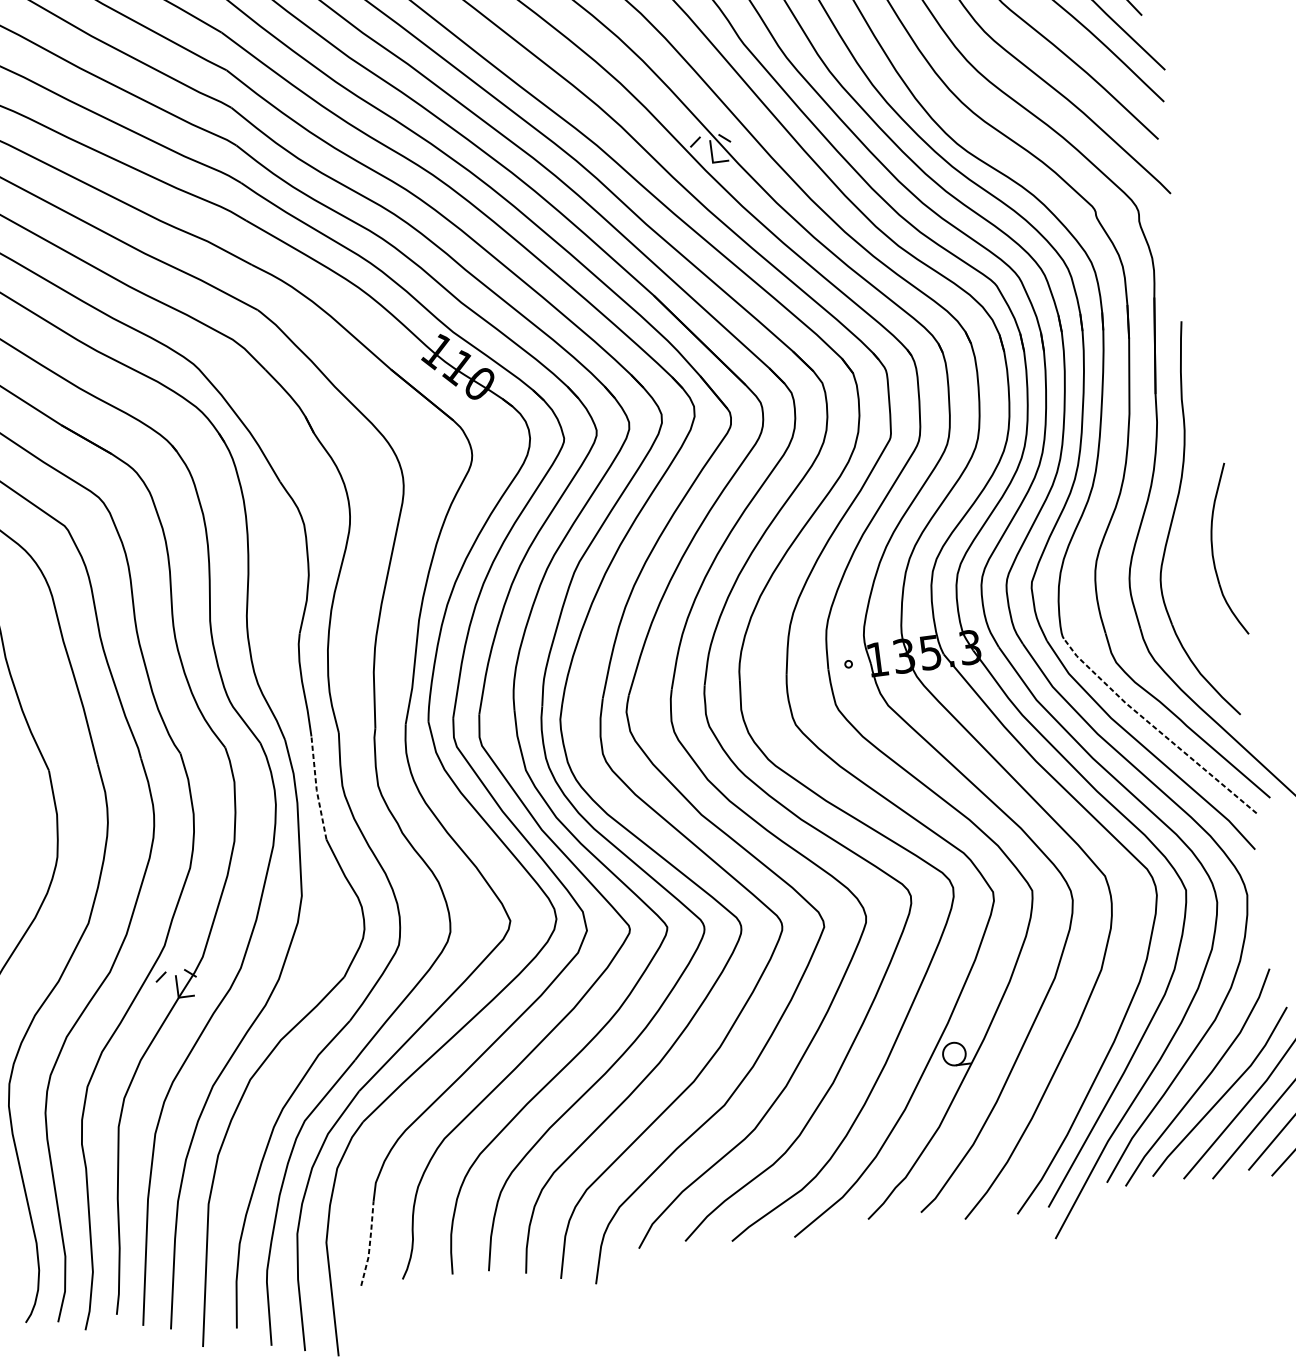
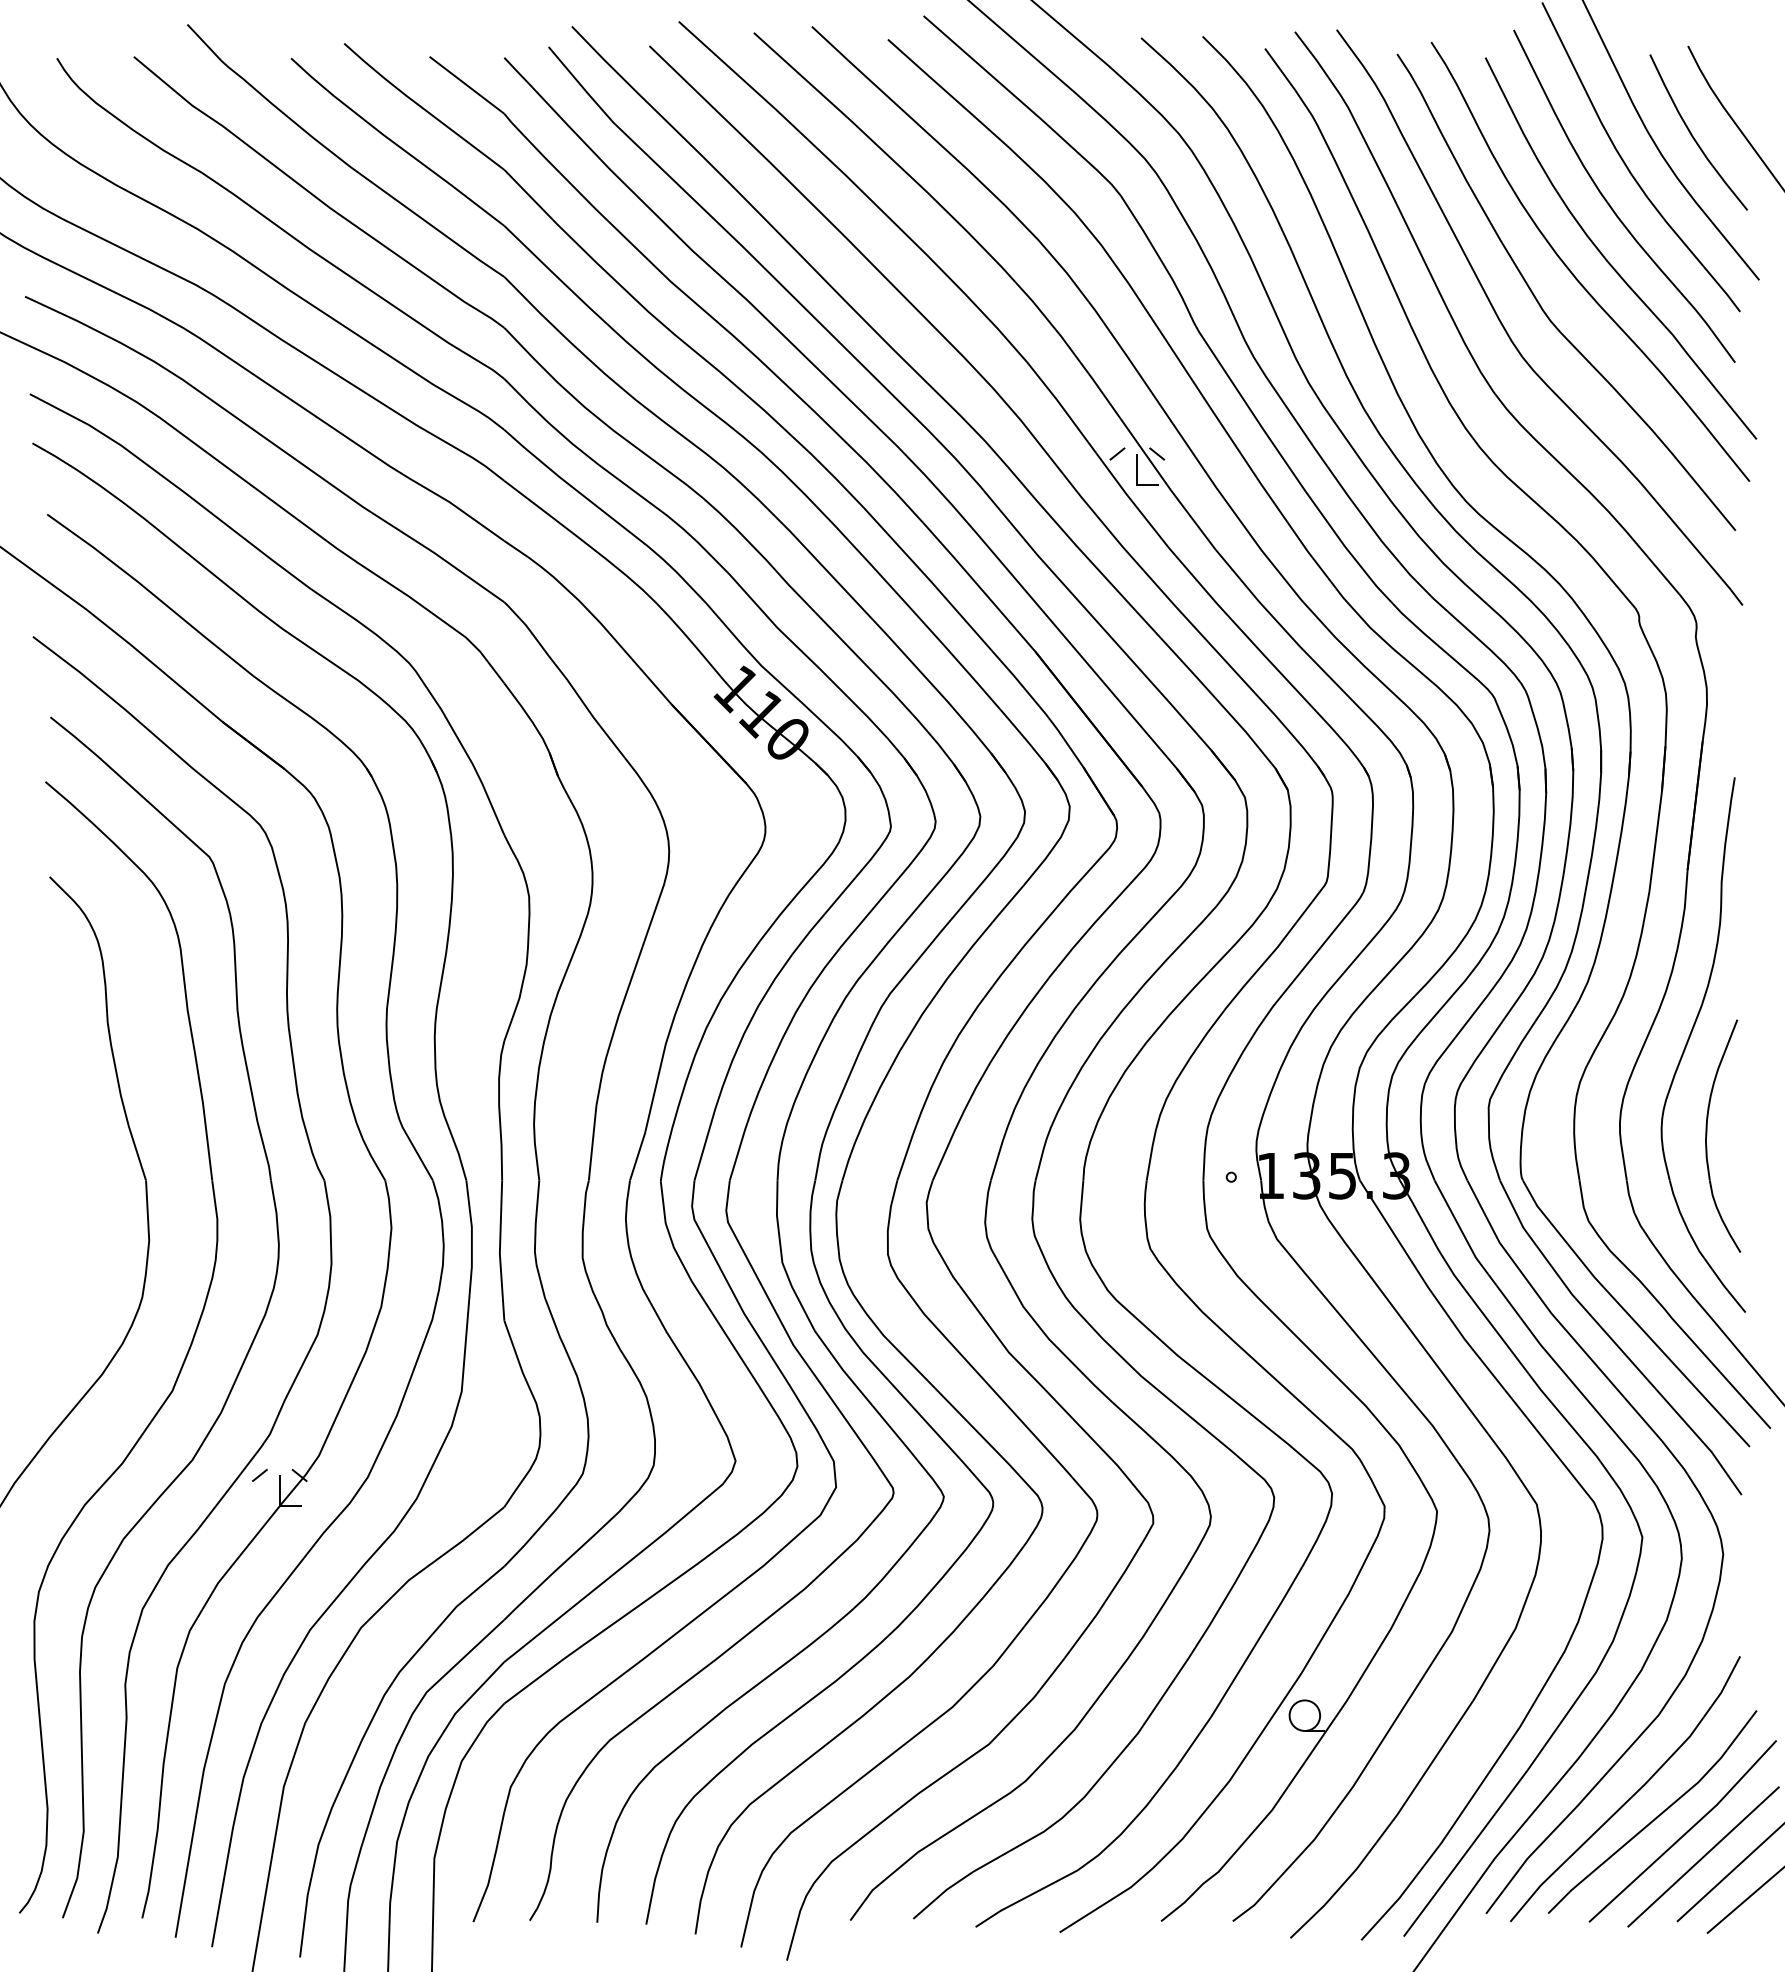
part: (1213, 551) -> (1707, 1135), moved
line: (1156, 728) -> (1630, 1316), dashed -> solid
line: (316, 788) -> (499, 1250), dashed -> solid
line: (370, 1243) -> (492, 1867), dashed -> solid

